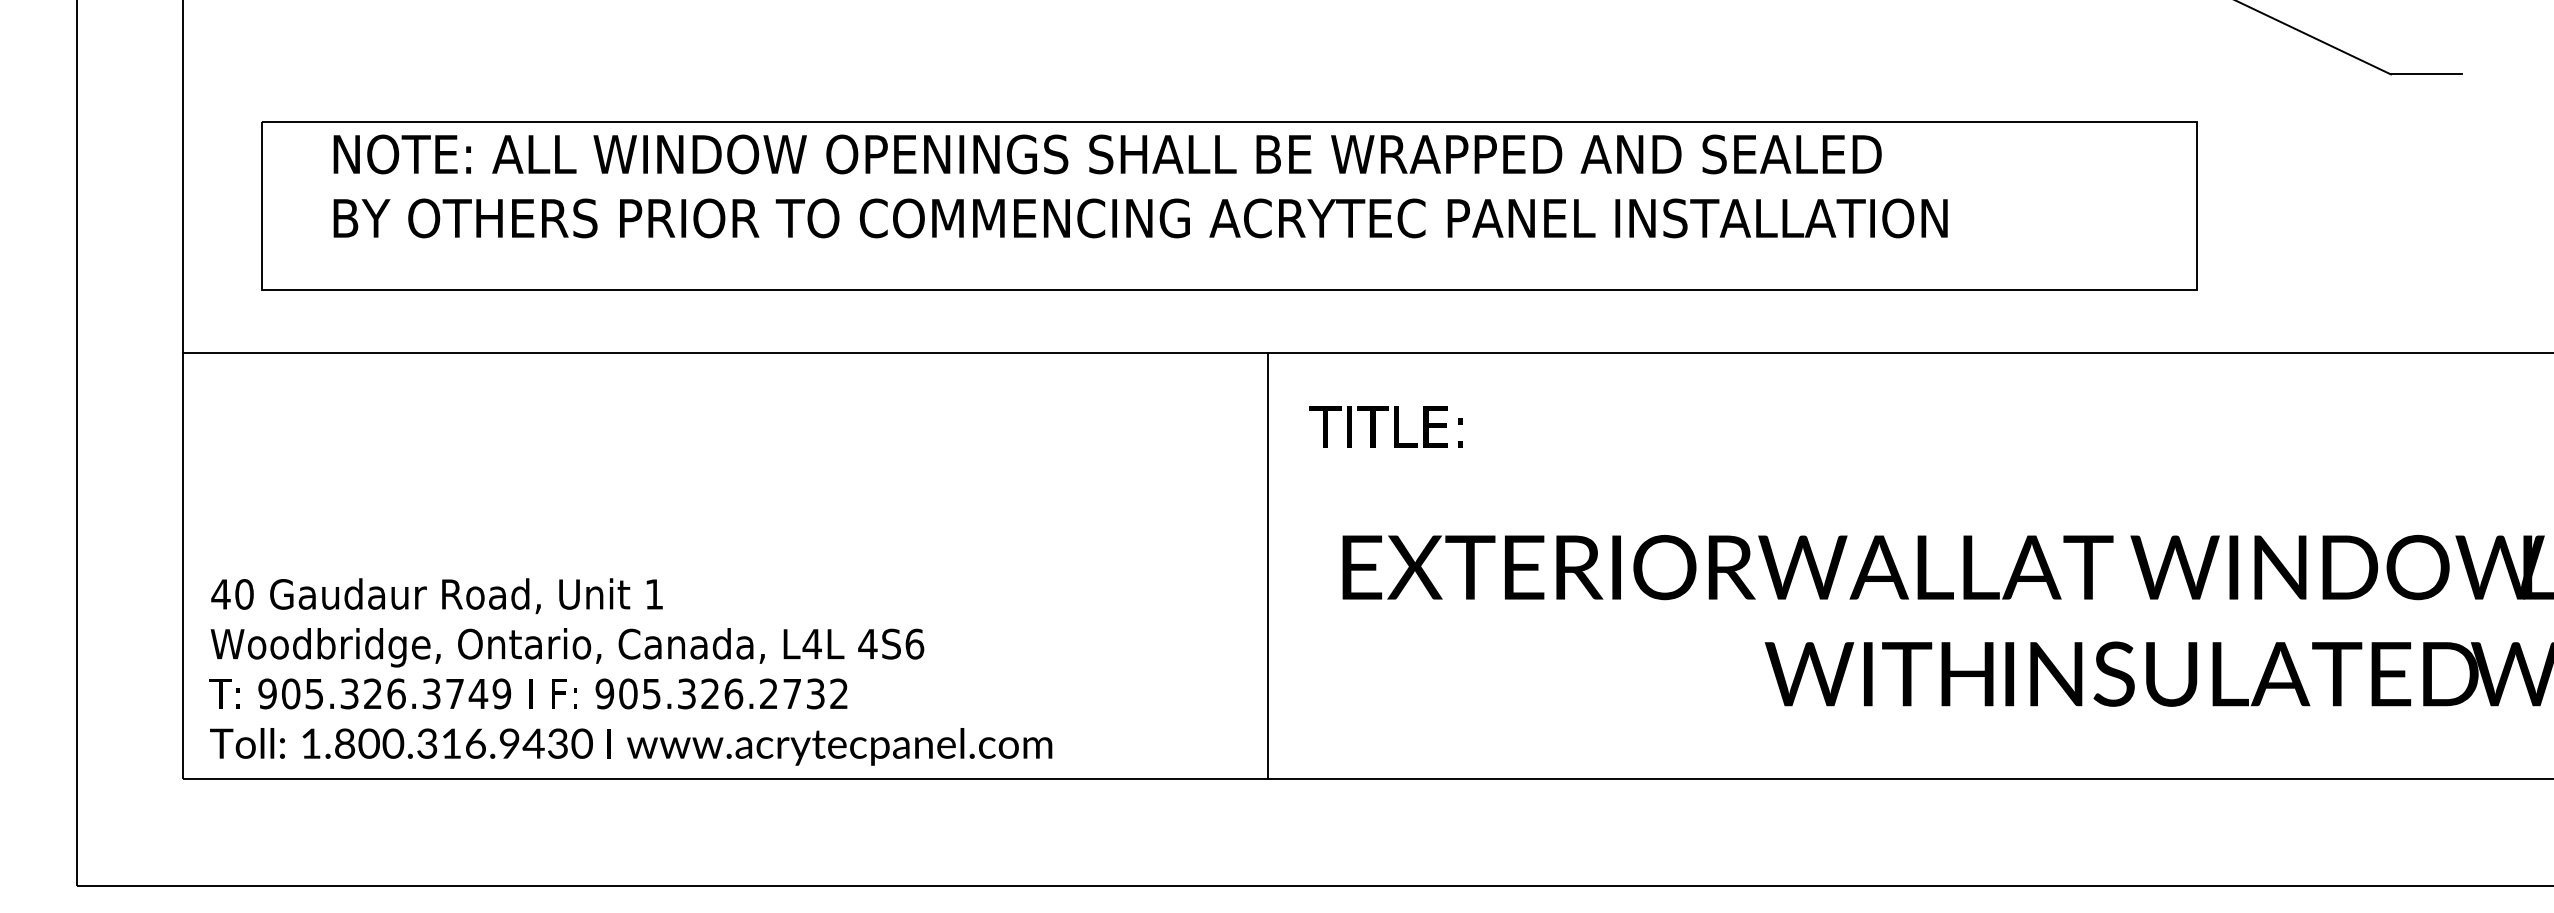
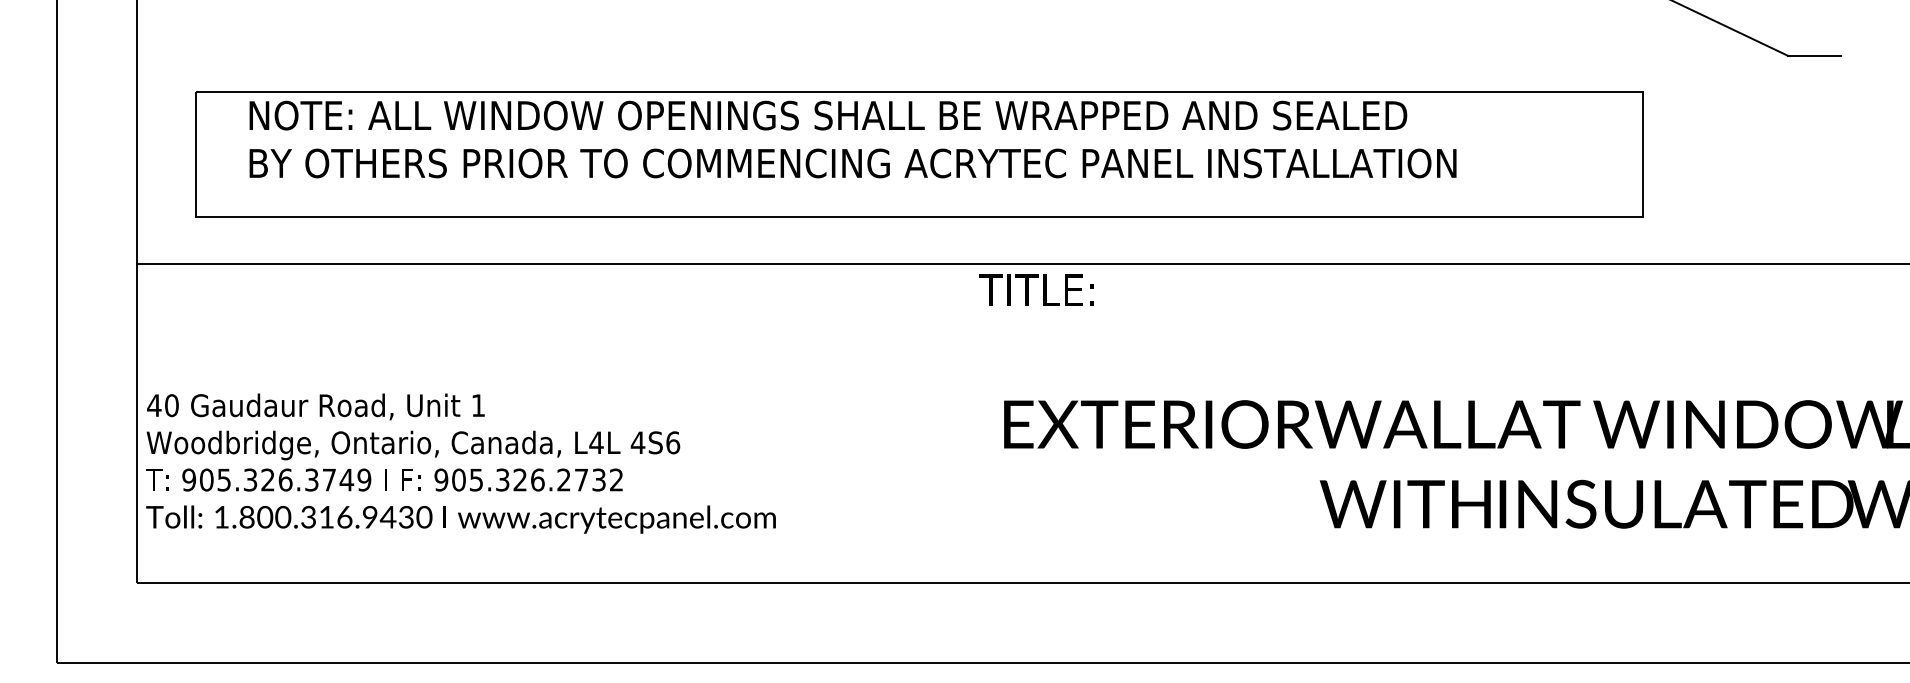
text: (1385, 425) -> (1036, 289), moved
line: (1268, 566) -> (948, 423), removed
text: (630, 671) -> (460, 463), moved

